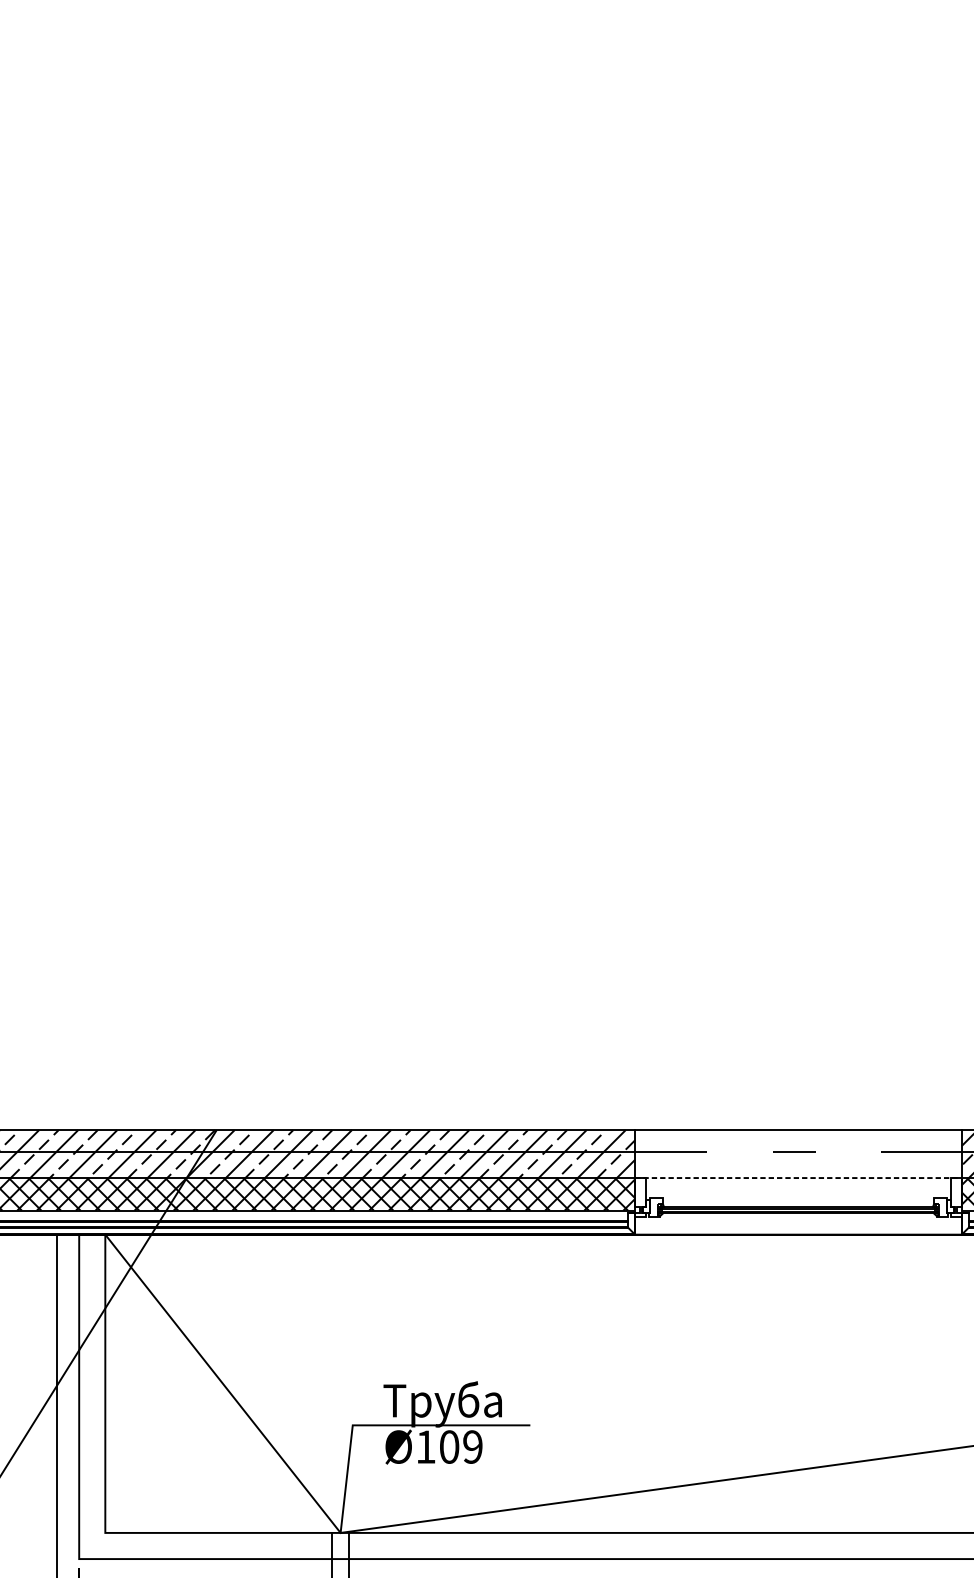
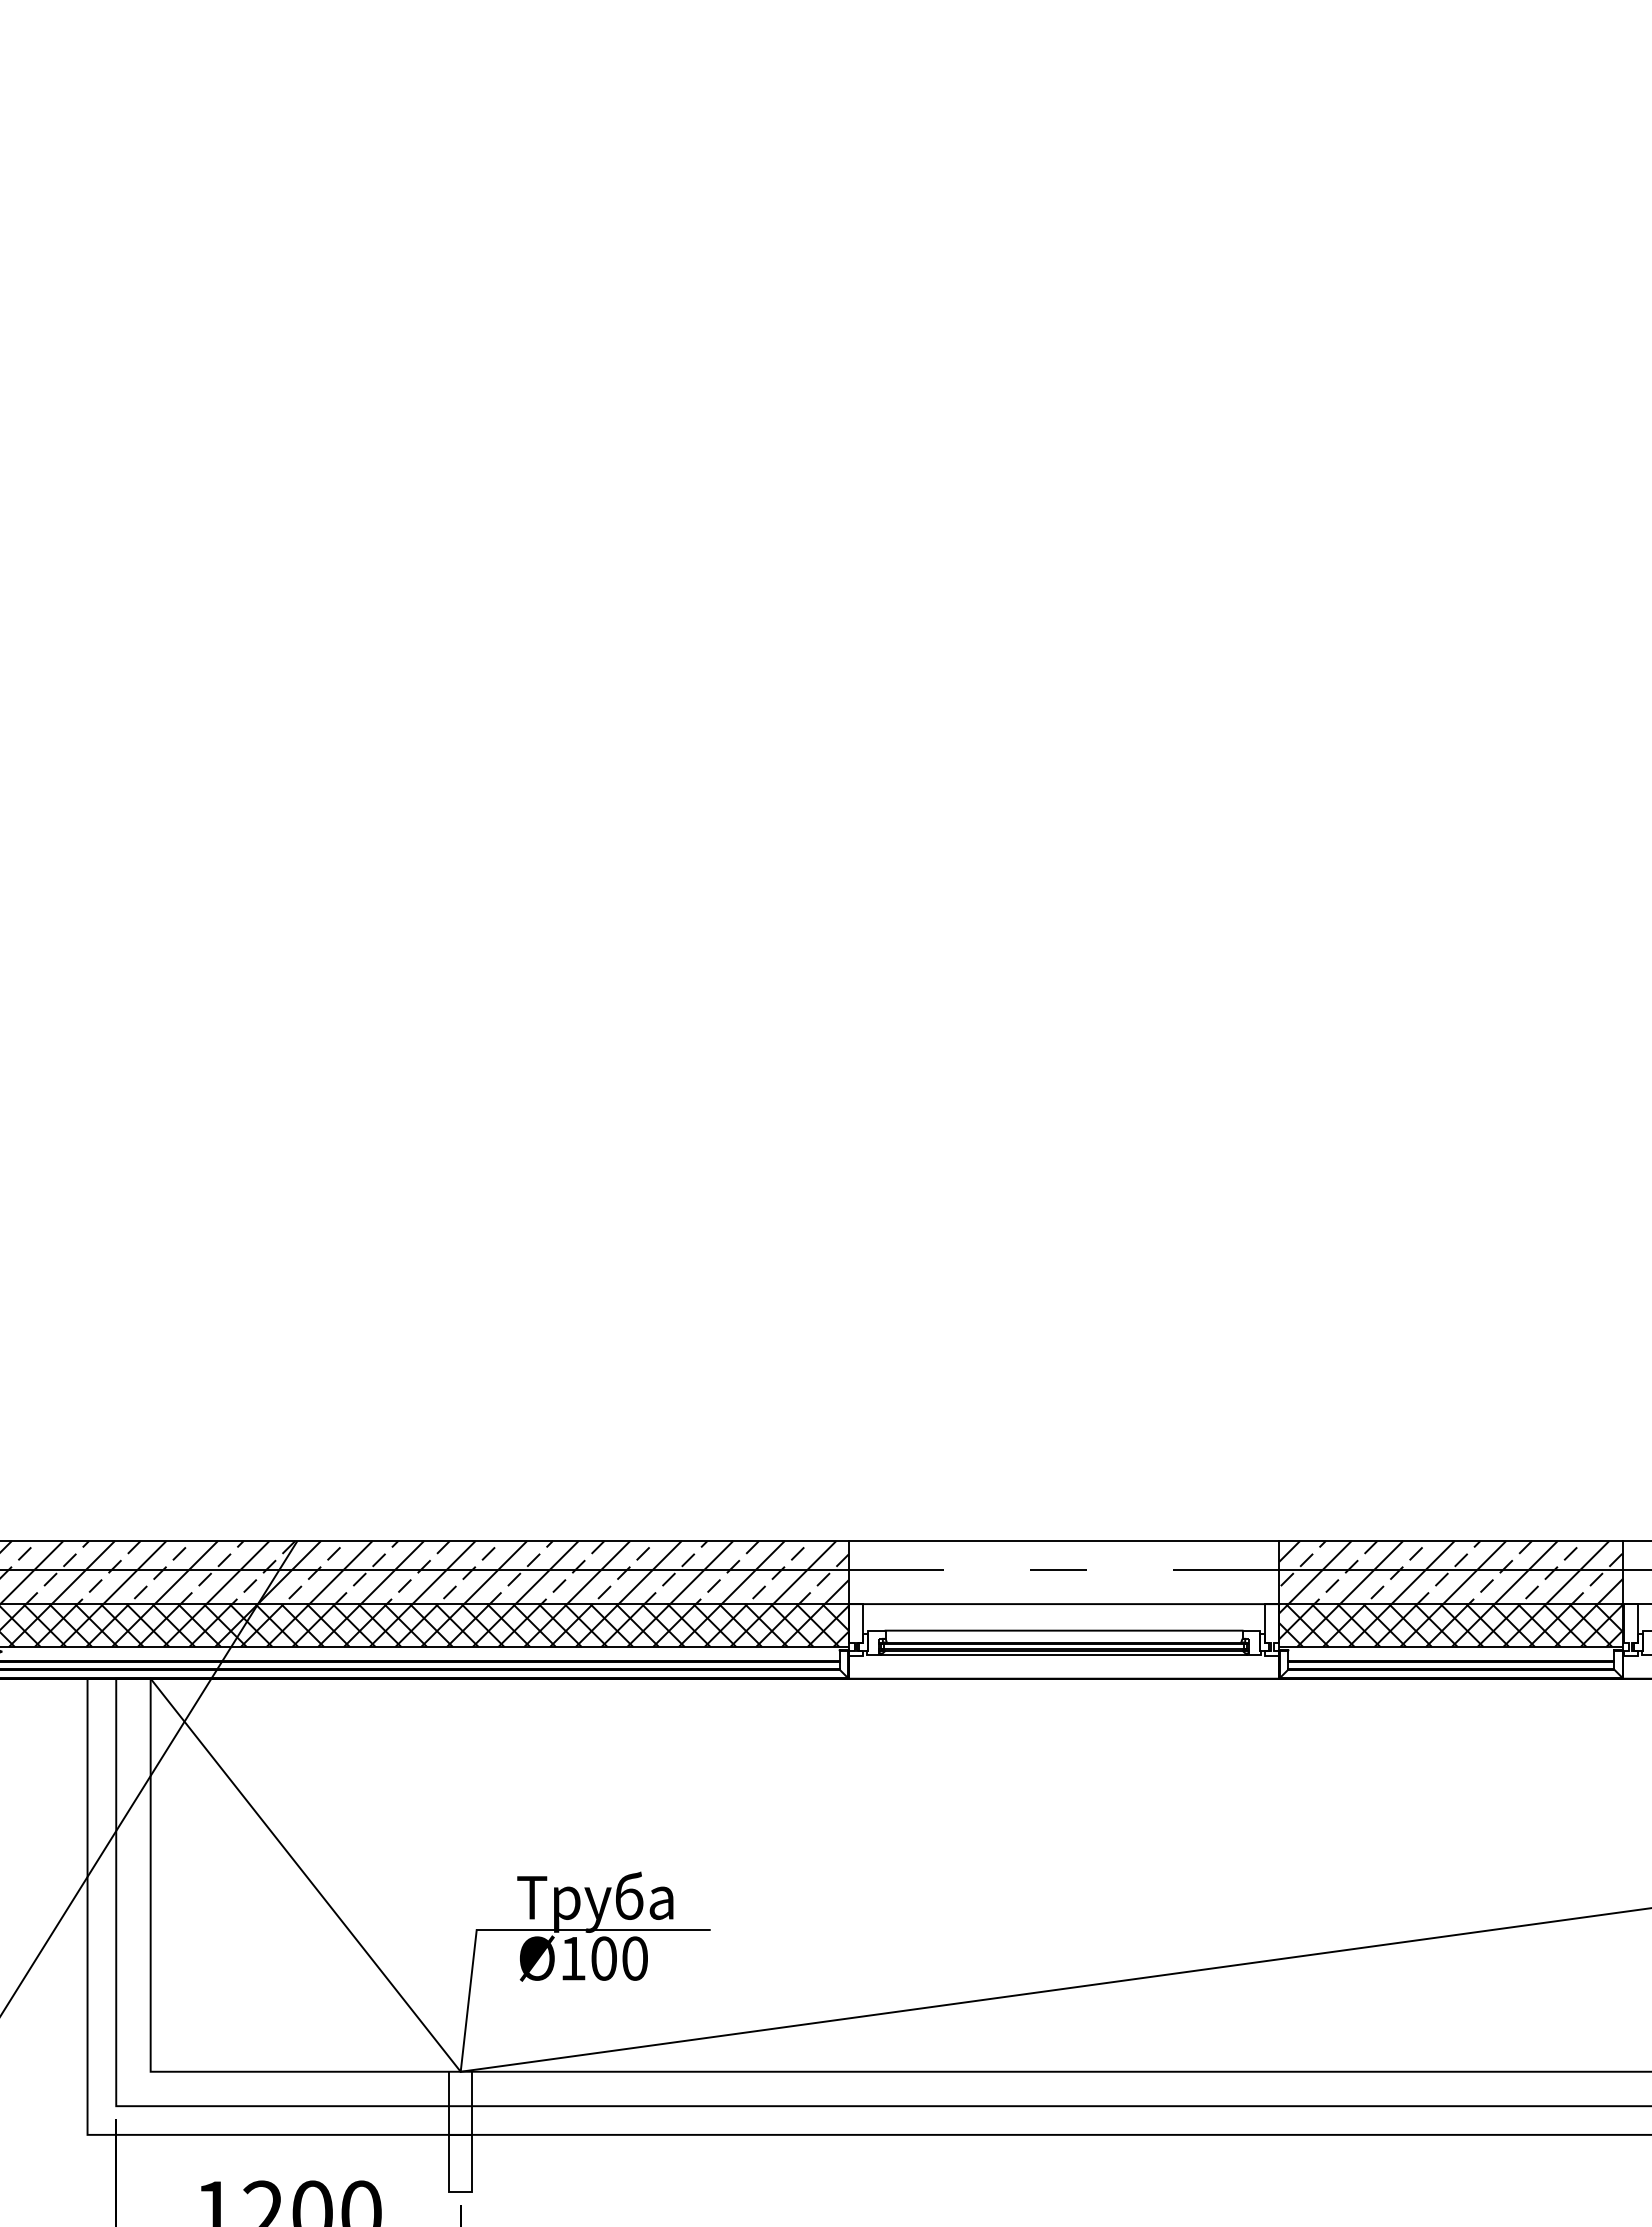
line: (798, 1178) -> (1064, 1604), dashed -> solid
line: (798, 1198) -> (1063, 1630), added
line: (798, 1217) -> (1063, 1655), added
text: (472, 1446) -> (634, 1958), Ø109 -> Ø100

